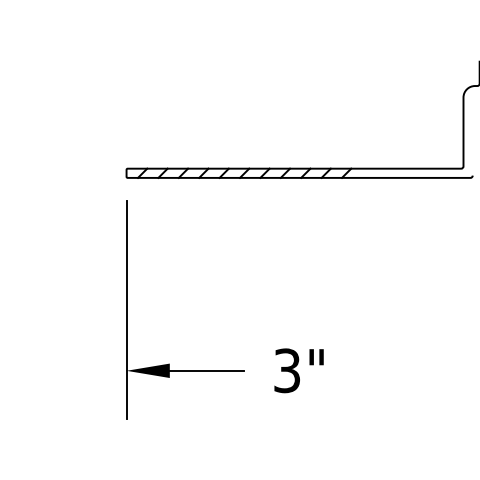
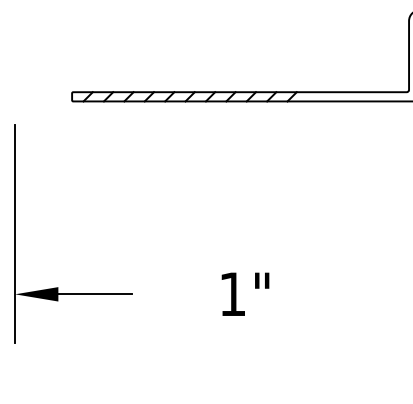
part: (169, 363) -> (58, 287), moved
text: (286, 370) -> (232, 294), 3" -> 1"

